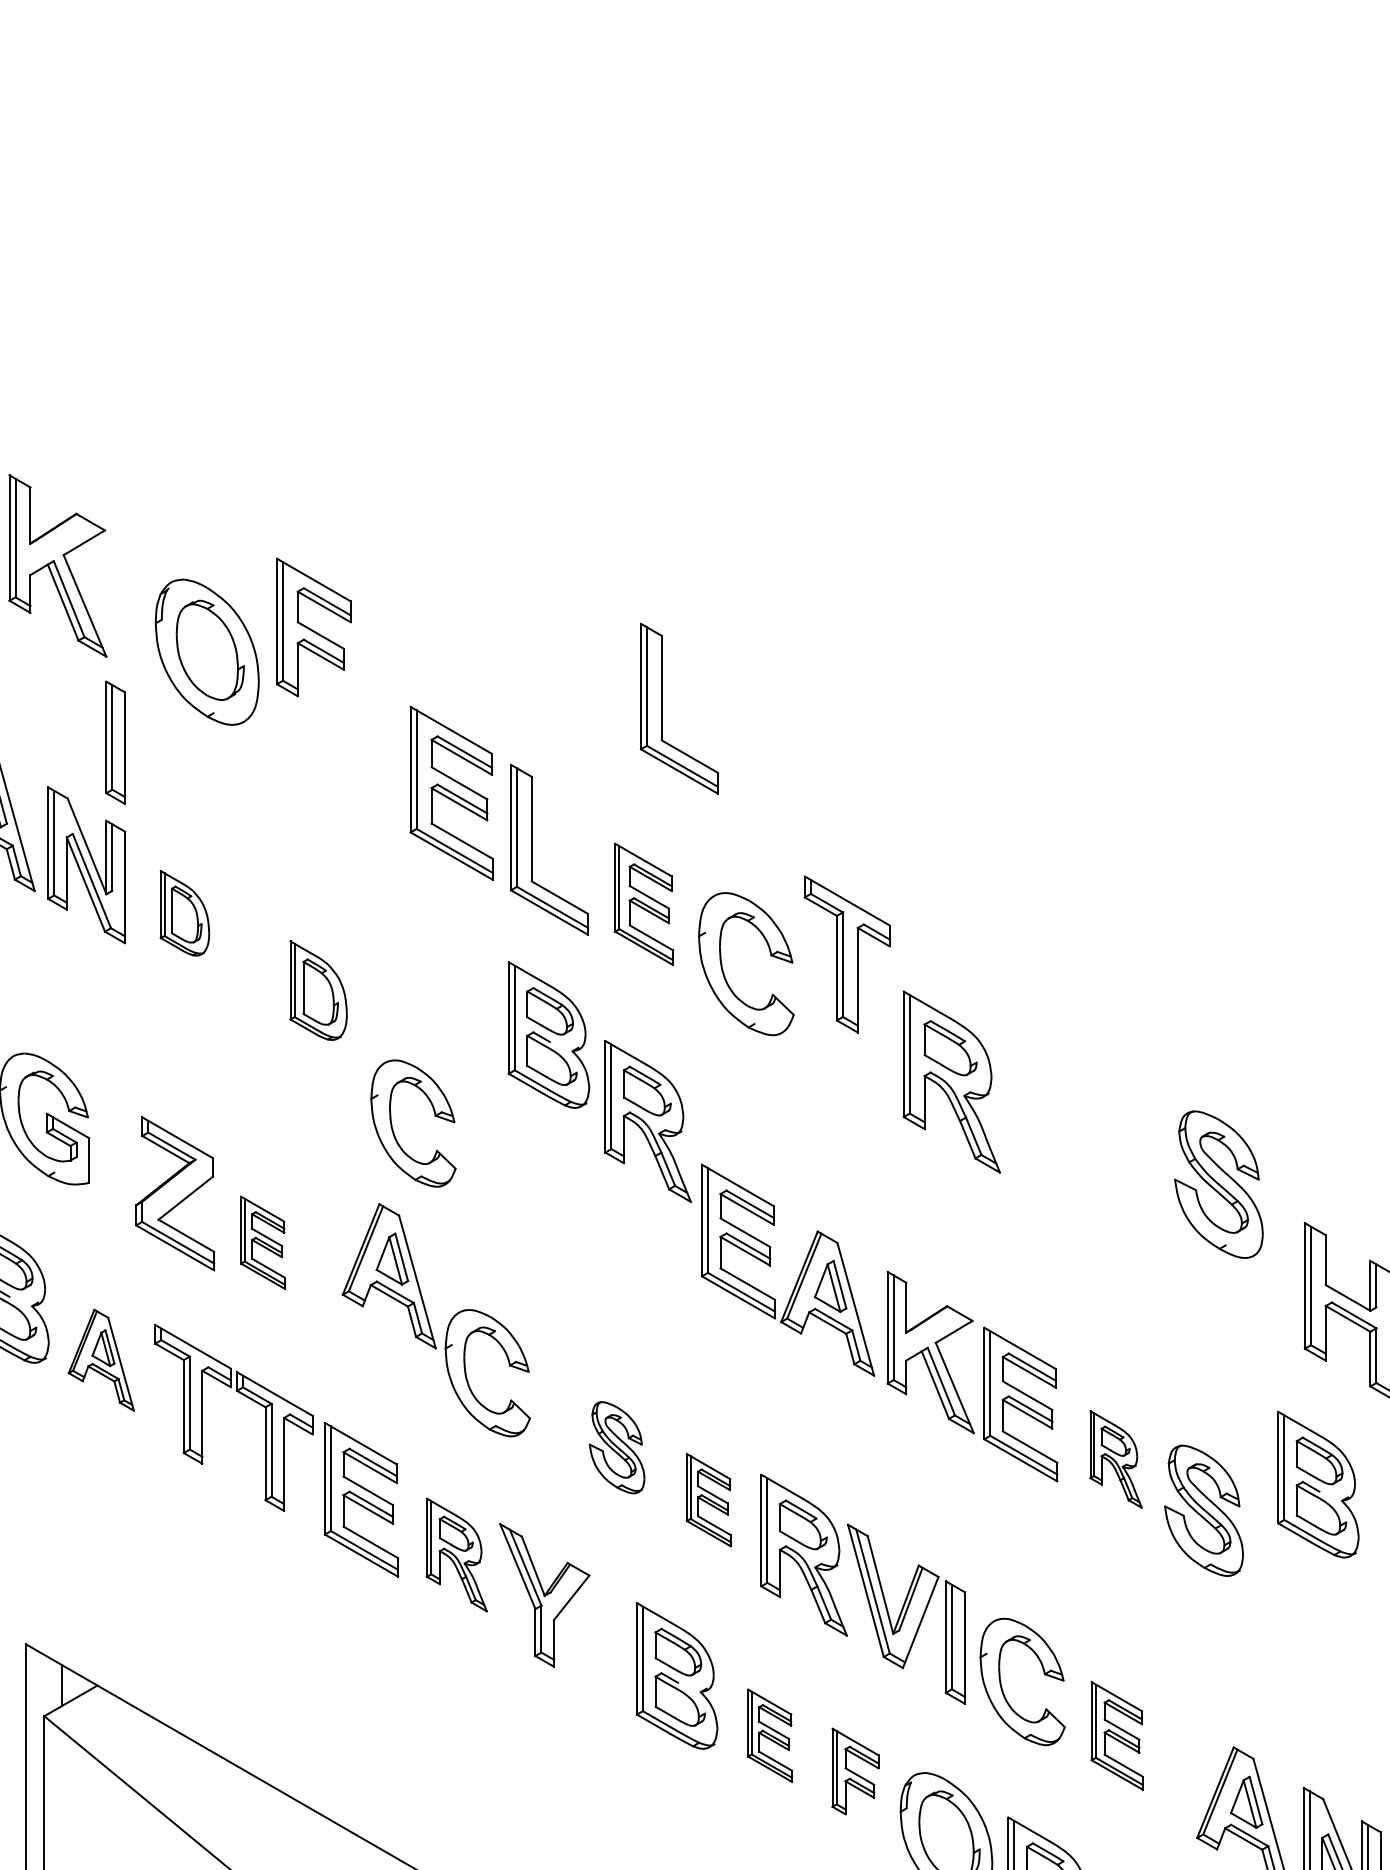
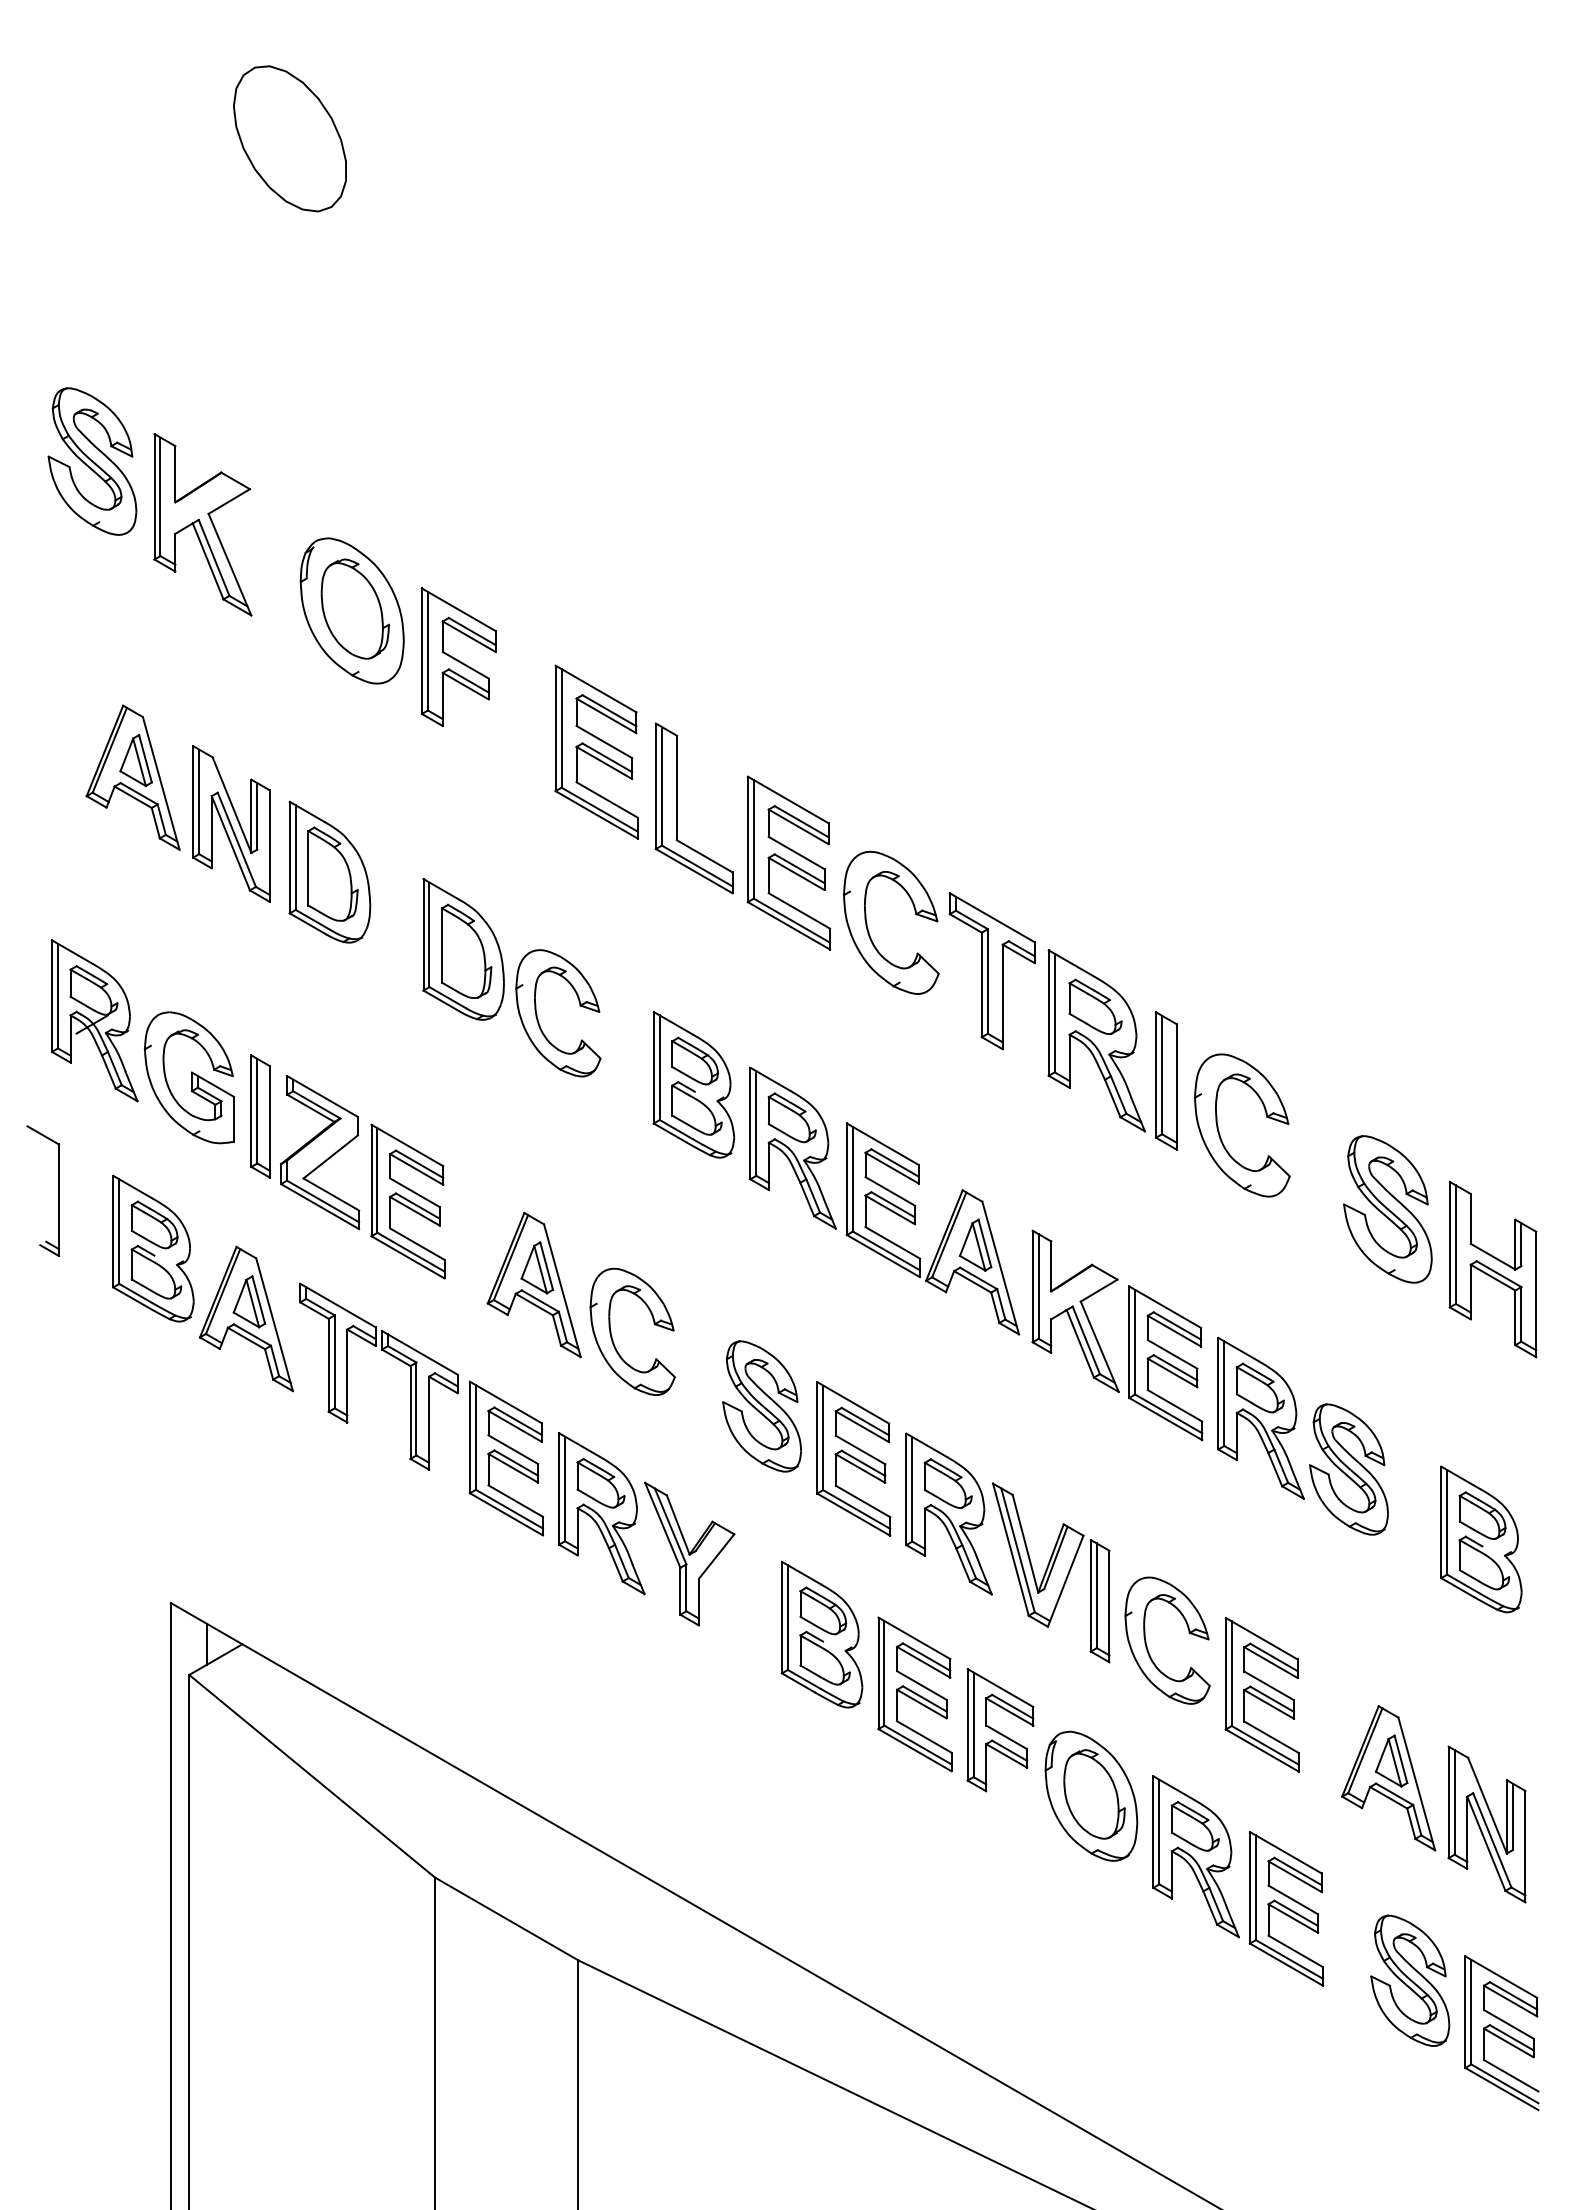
part: (144, 179) -> (289, 138), added
part: (313, 626) -> (458, 656), moved
part: (662, 708) -> (807, 667), removed
part: (115, 742) -> (260, 1116), moved
part: (643, 903) -> (788, 862), size x1.43
part: (184, 912) -> (329, 871), size x1.67
part: (846, 954) -> (991, 971), moved
part: (318, 990) -> (463, 949), size x1.43
part: (548, 1034) -> (693, 1084), moved
part: (647, 1120) -> (792, 1147), moved
part: (1020, 1121) -> (1165, 1080), added
part: (393, 1129) -> (538, 1019), moved
part: (1074, 1172) -> (1219, 1131), added
part: (1218, 1184) -> (1387, 1209), moved
part: (262, 1242) -> (407, 1201), size x1.67
part: (388, 1275) -> (533, 1284), moved
part: (100, 1359) -> (245, 1318), size x1.43
part: (616, 1447) -> (761, 1406), size x1.43
part: (1115, 1458) -> (1260, 1417), size x1.67
part: (1318, 1484) -> (1481, 1539), moved
part: (708, 1499) -> (853, 1458), size x1.67
part: (456, 1554) -> (601, 1513), size x1.43
part: (769, 1735) -> (914, 1694), size x1.67
part: (1116, 1735) -> (1261, 1694), size x1.43
part: (855, 1771) -> (1000, 1730), size x1.43

